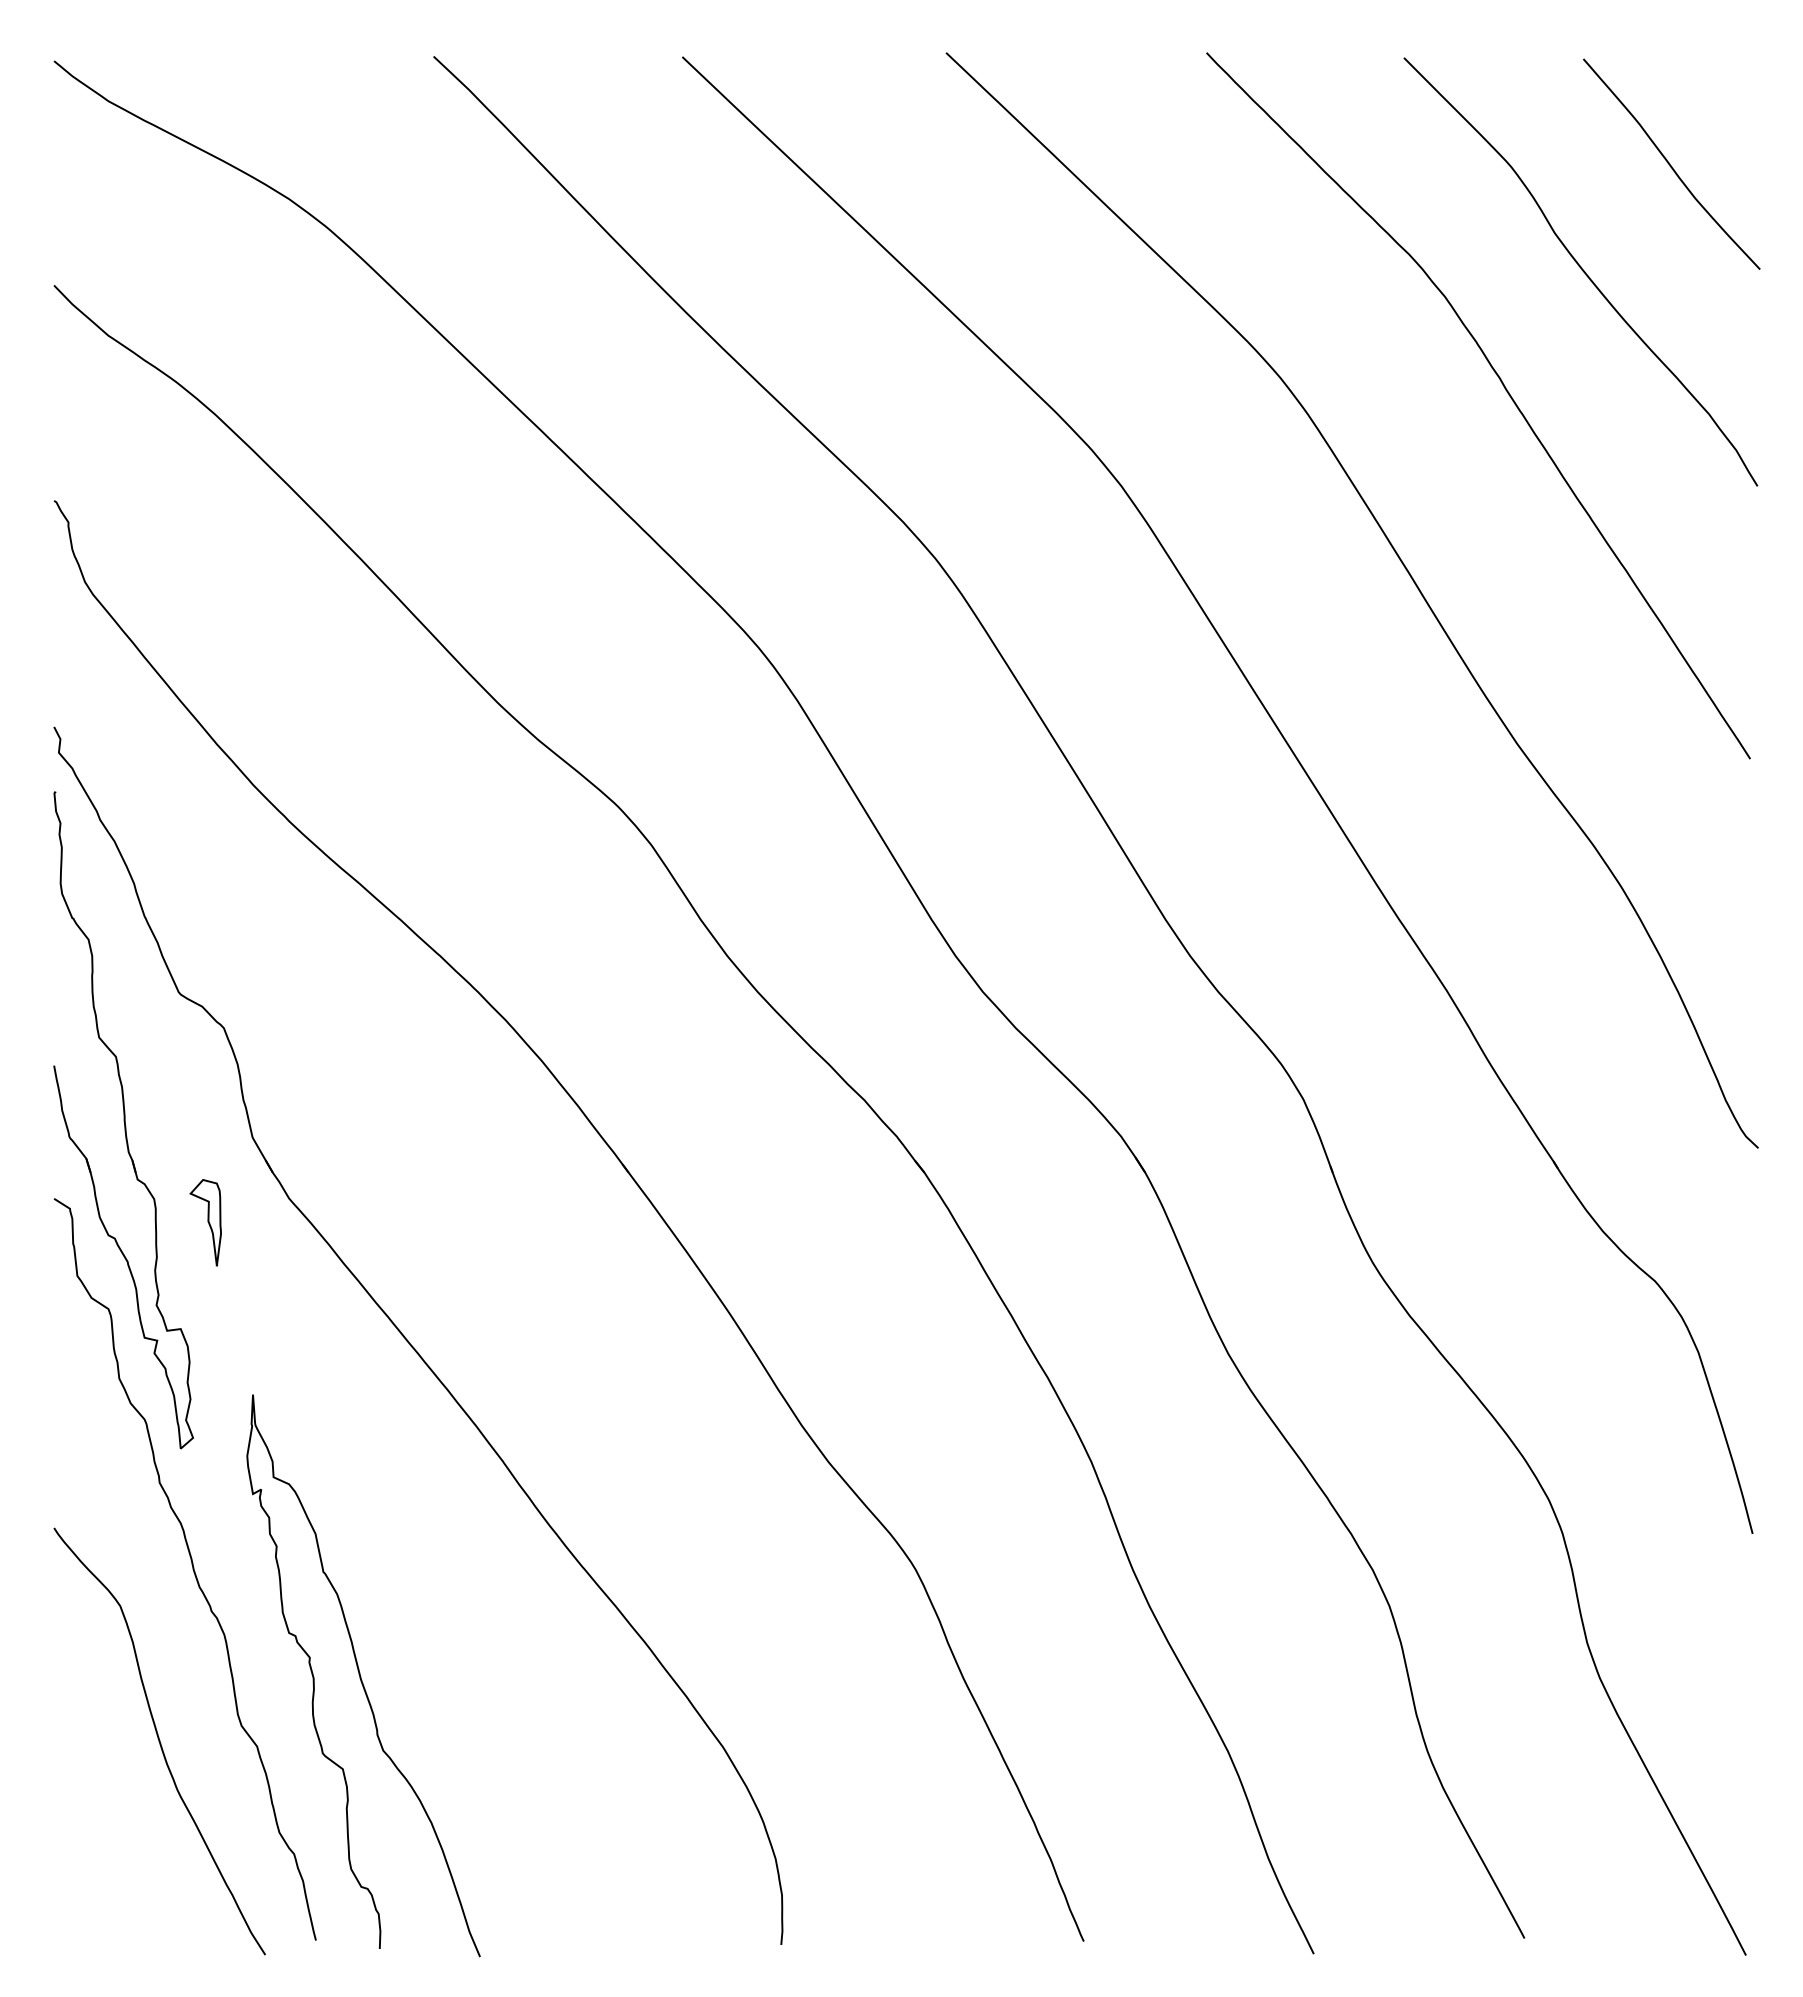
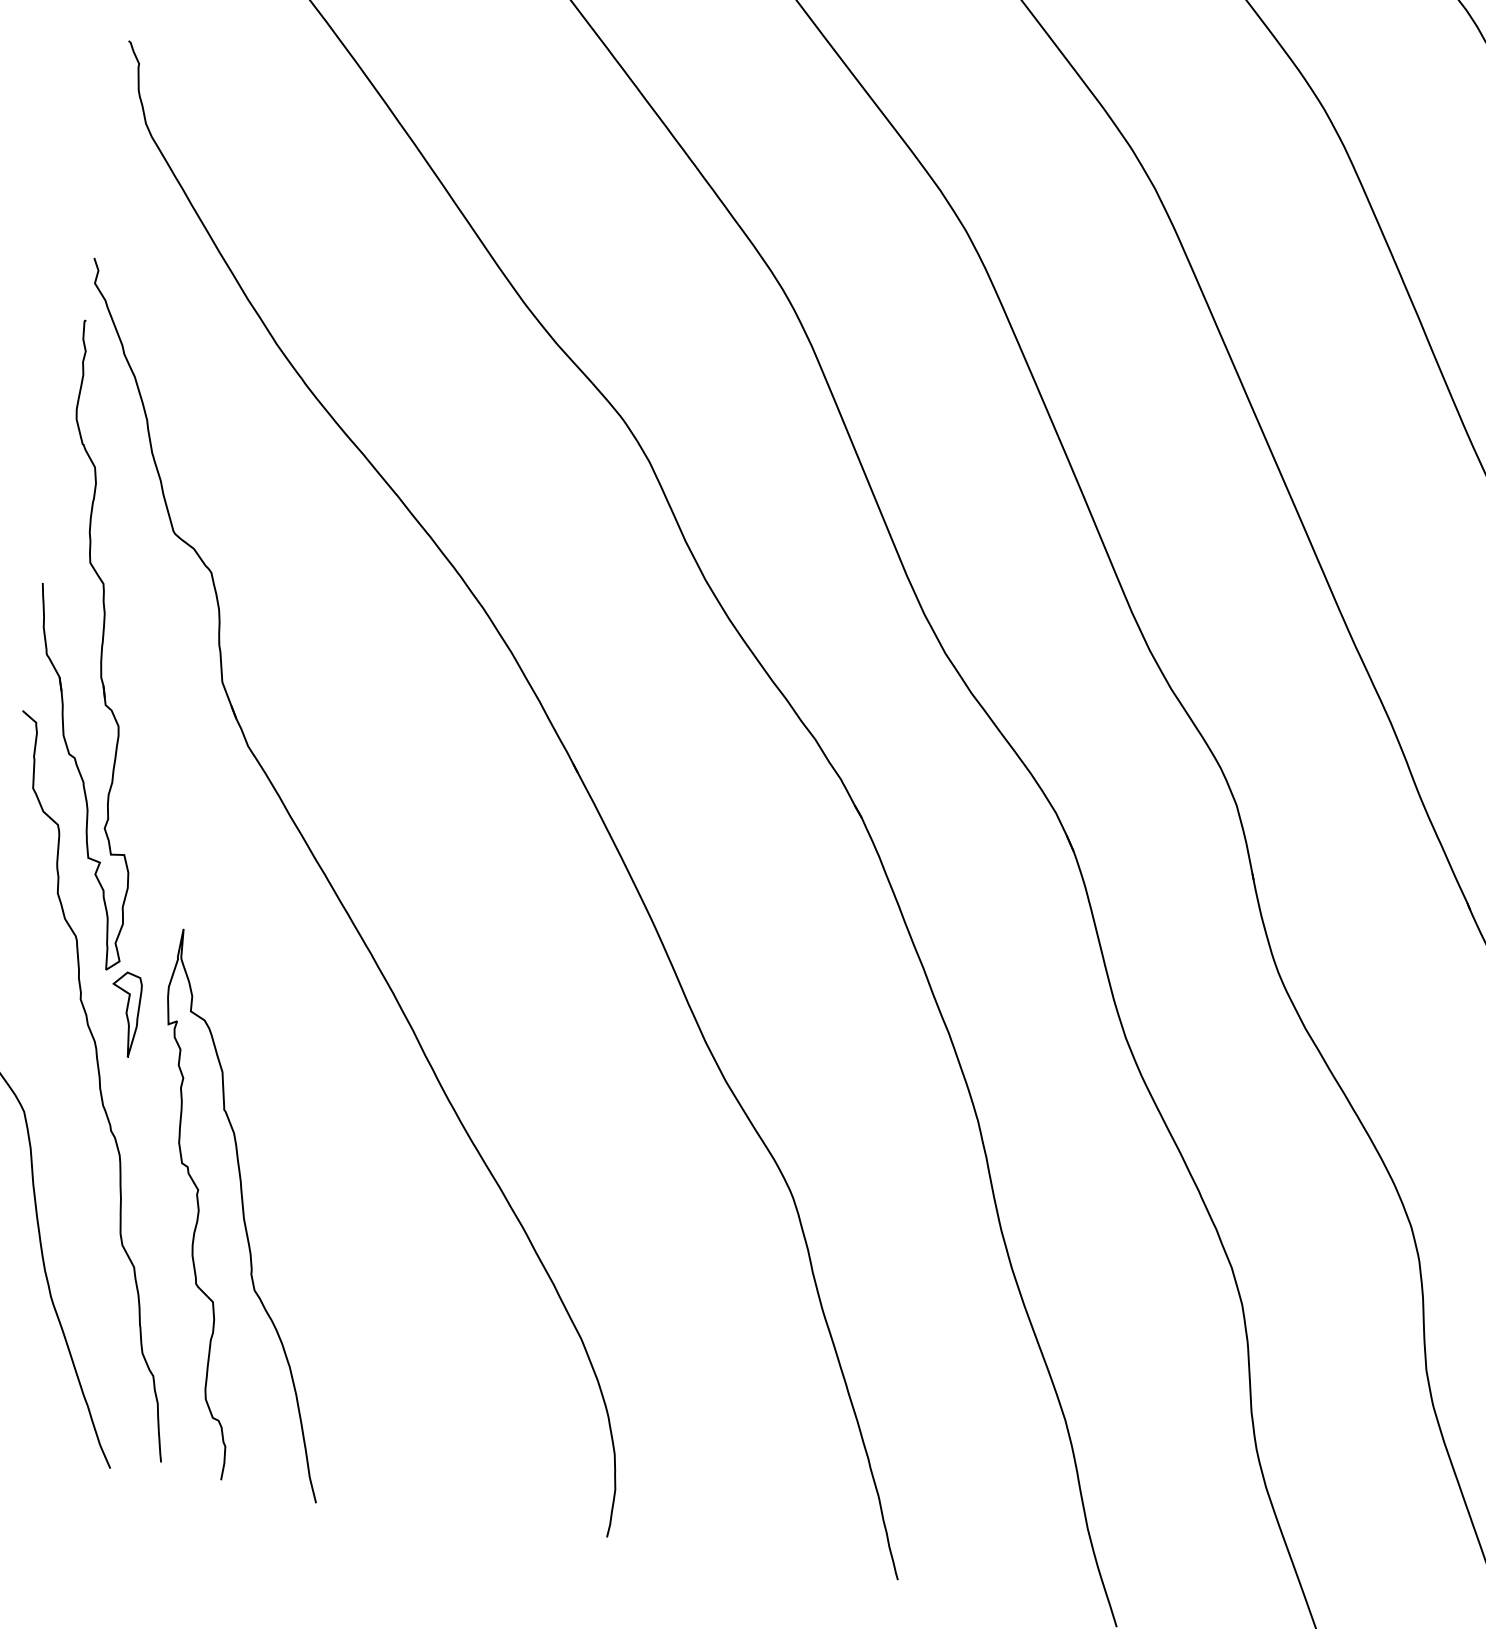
part: (205, 1222) -> (123, 1013), moved

